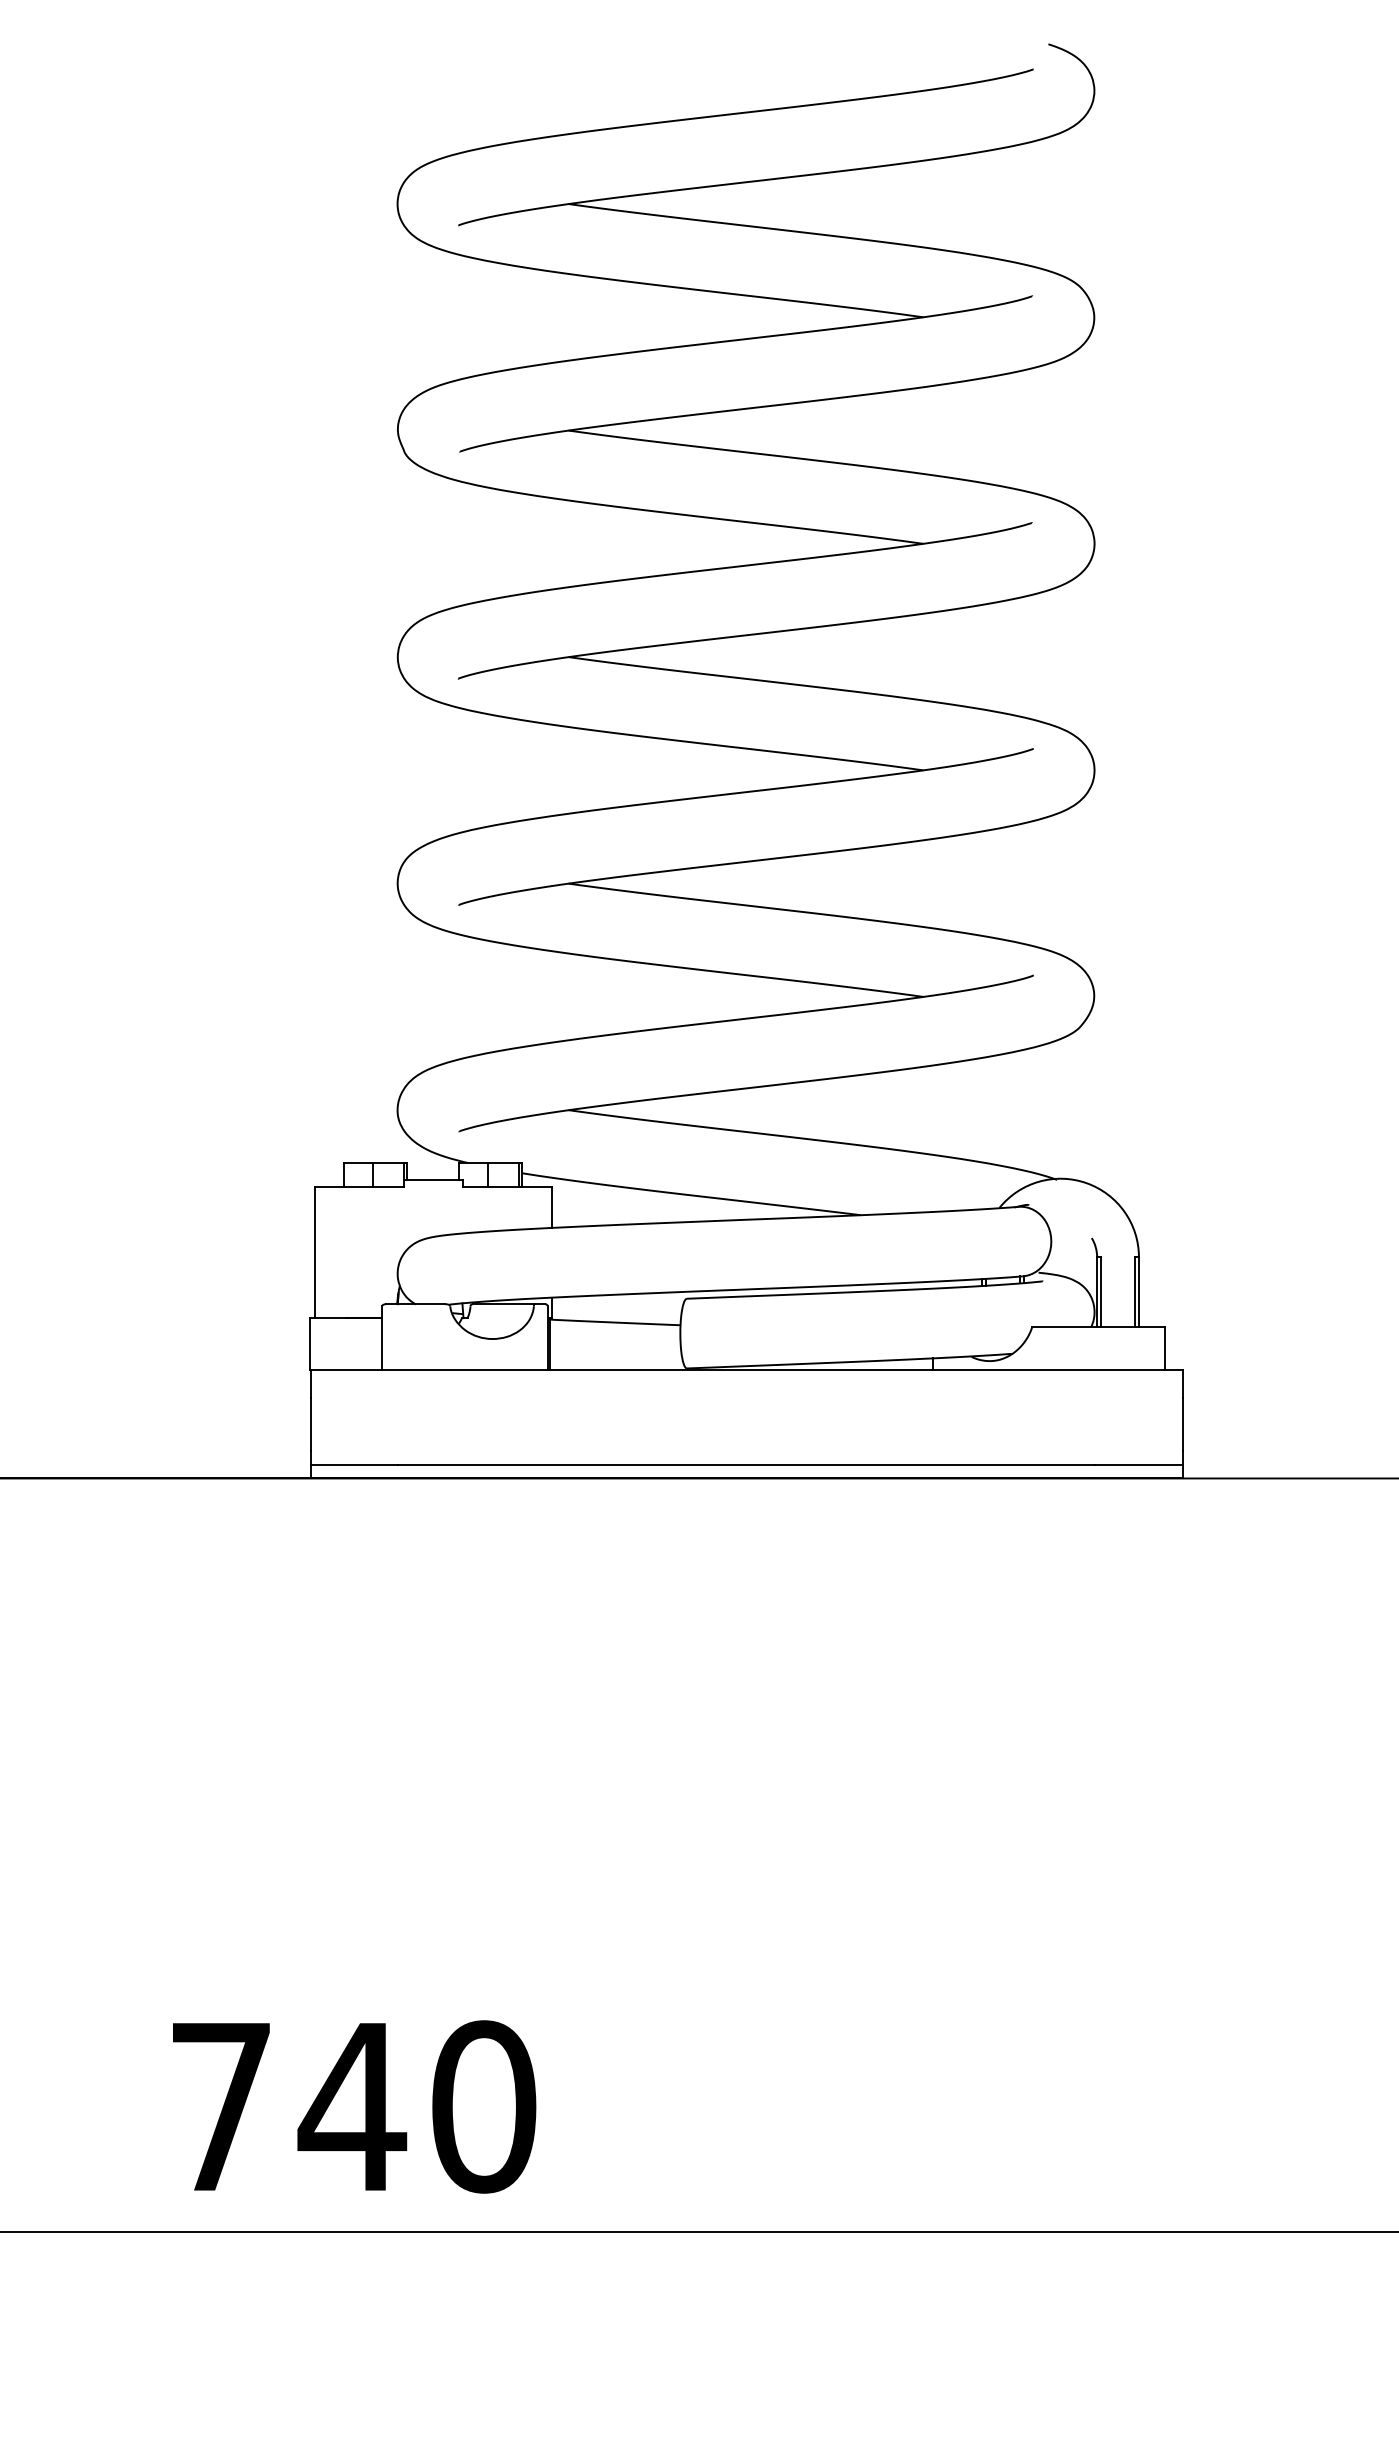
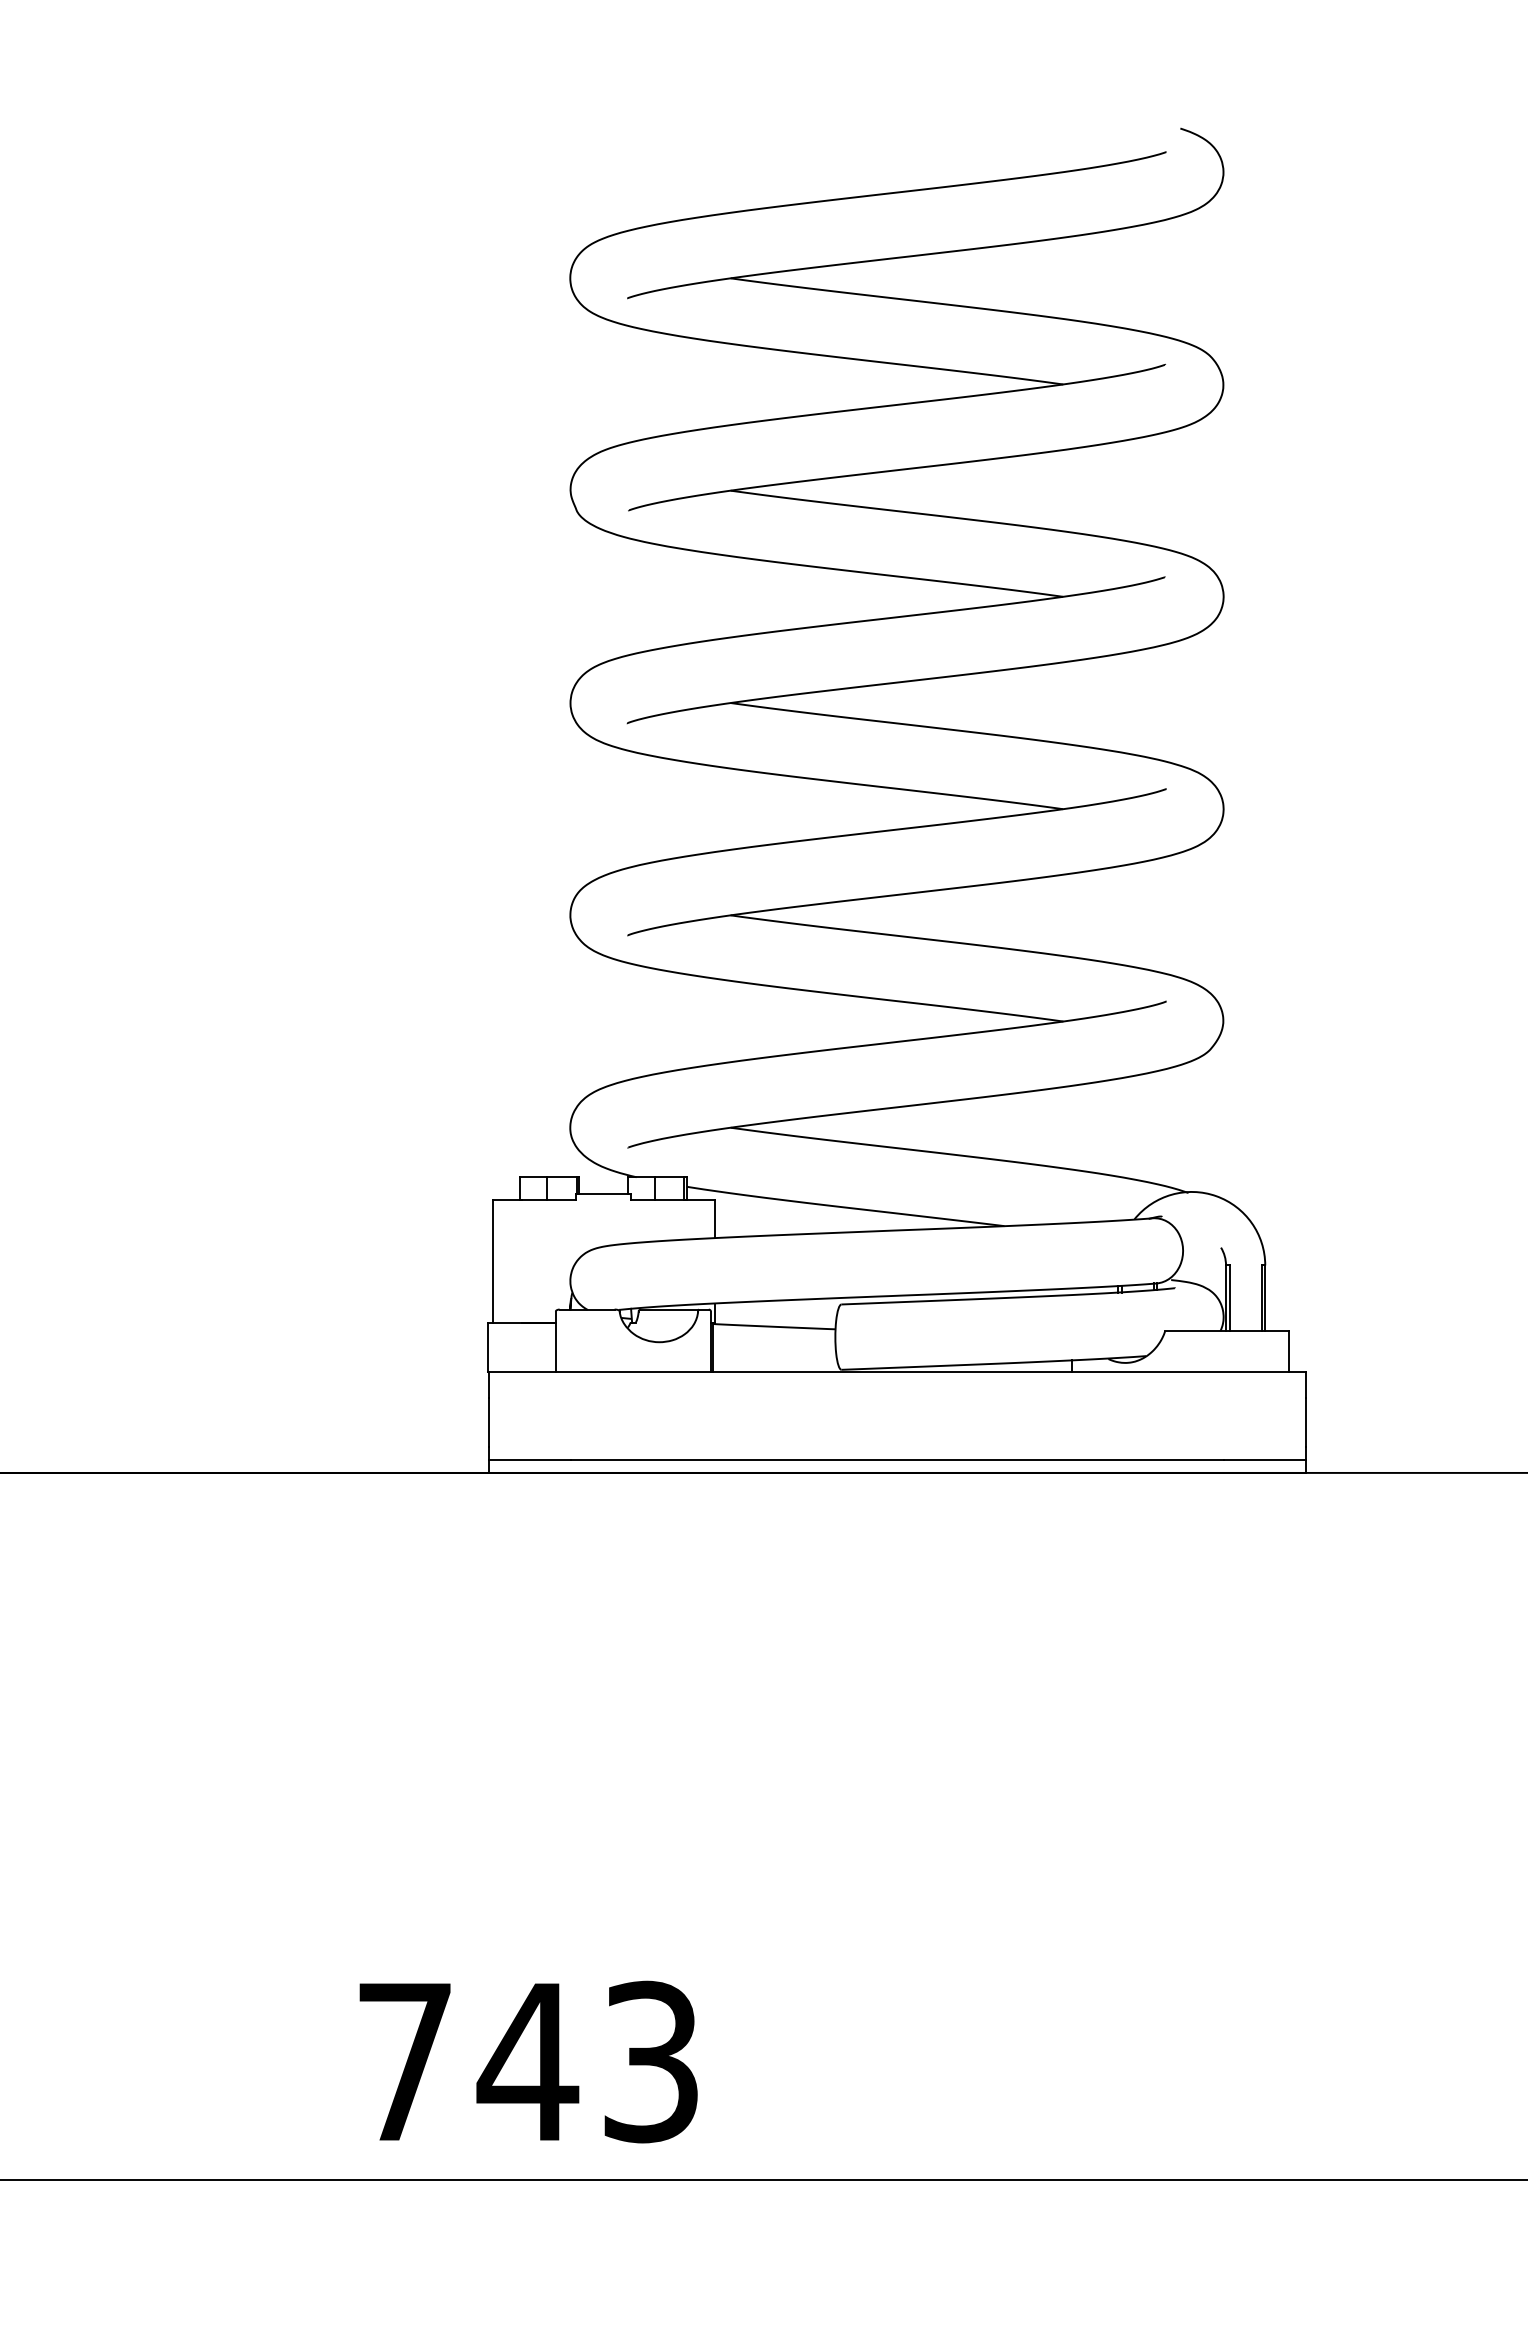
text: (484, 2106) -> (651, 2061), 740 -> 743

